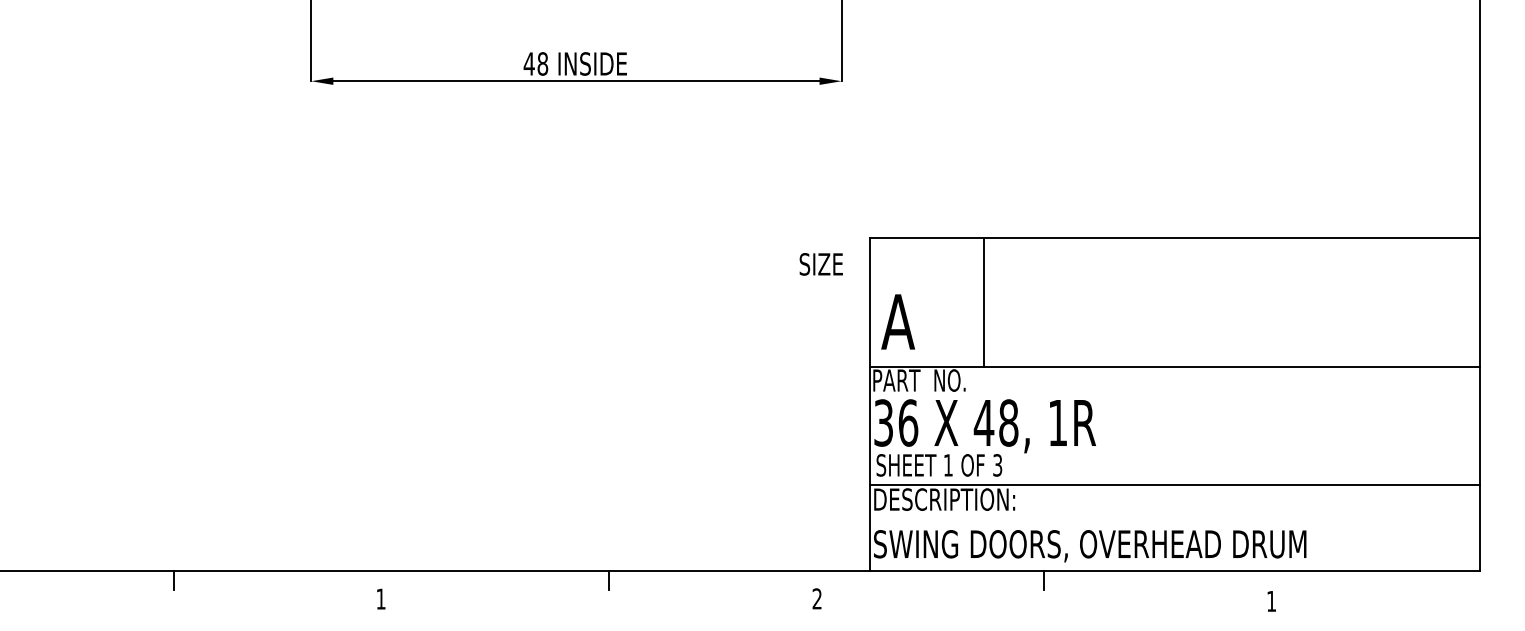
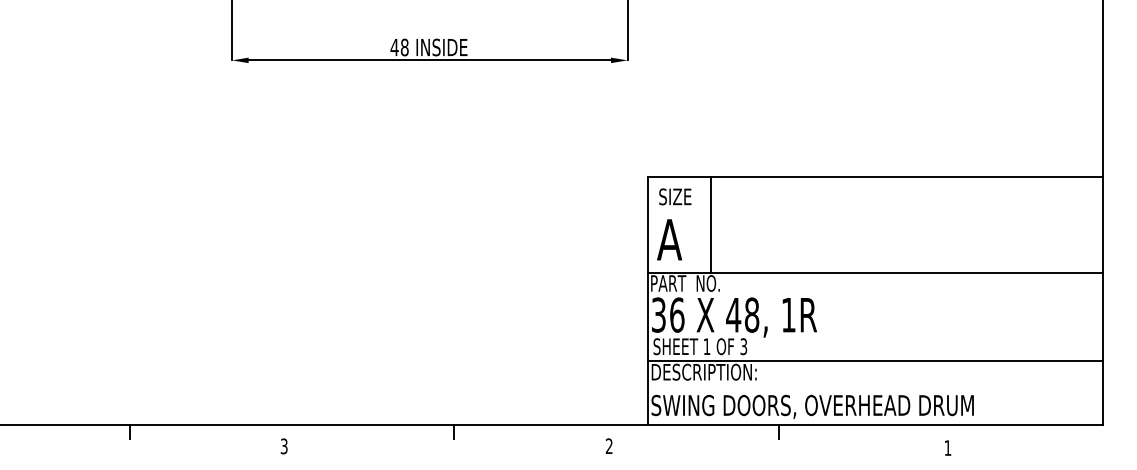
text: (821, 263) -> (675, 196), moved
line: (983, 302) -> (711, 225), moved
text: (380, 599) -> (283, 446), 1 -> 3

